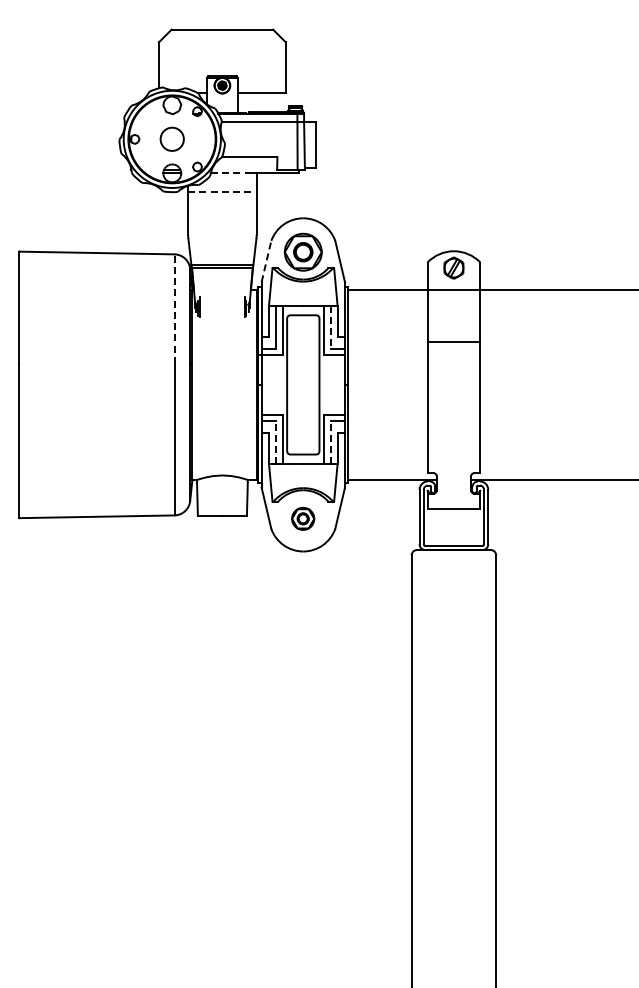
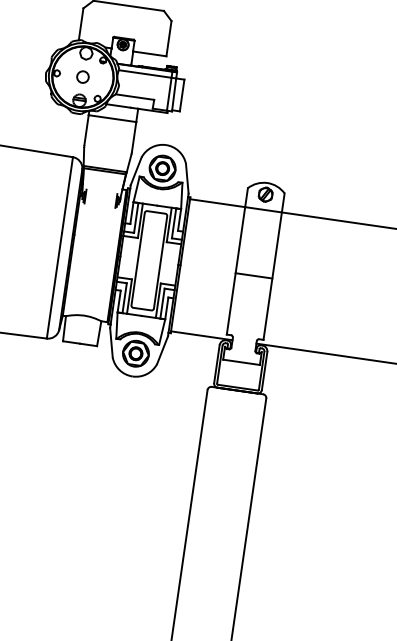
circle: (172, 139) -> (83, 77), size x0.71
line: (228, 172) -> (118, 105), dashed -> solid
line: (222, 191) -> (112, 118), dashed -> solid
line: (266, 261) -> (136, 171), dashed -> solid
line: (174, 309) -> (67, 195), dashed -> solid
line: (330, 327) -> (174, 223), dashed -> solid
line: (453, 341) -> (253, 275), moved
line: (276, 442) -> (124, 298), dashed -> solid
line: (330, 442) -> (162, 303), dashed -> solid
part: (302, 518) -> (135, 353), size x1.67

